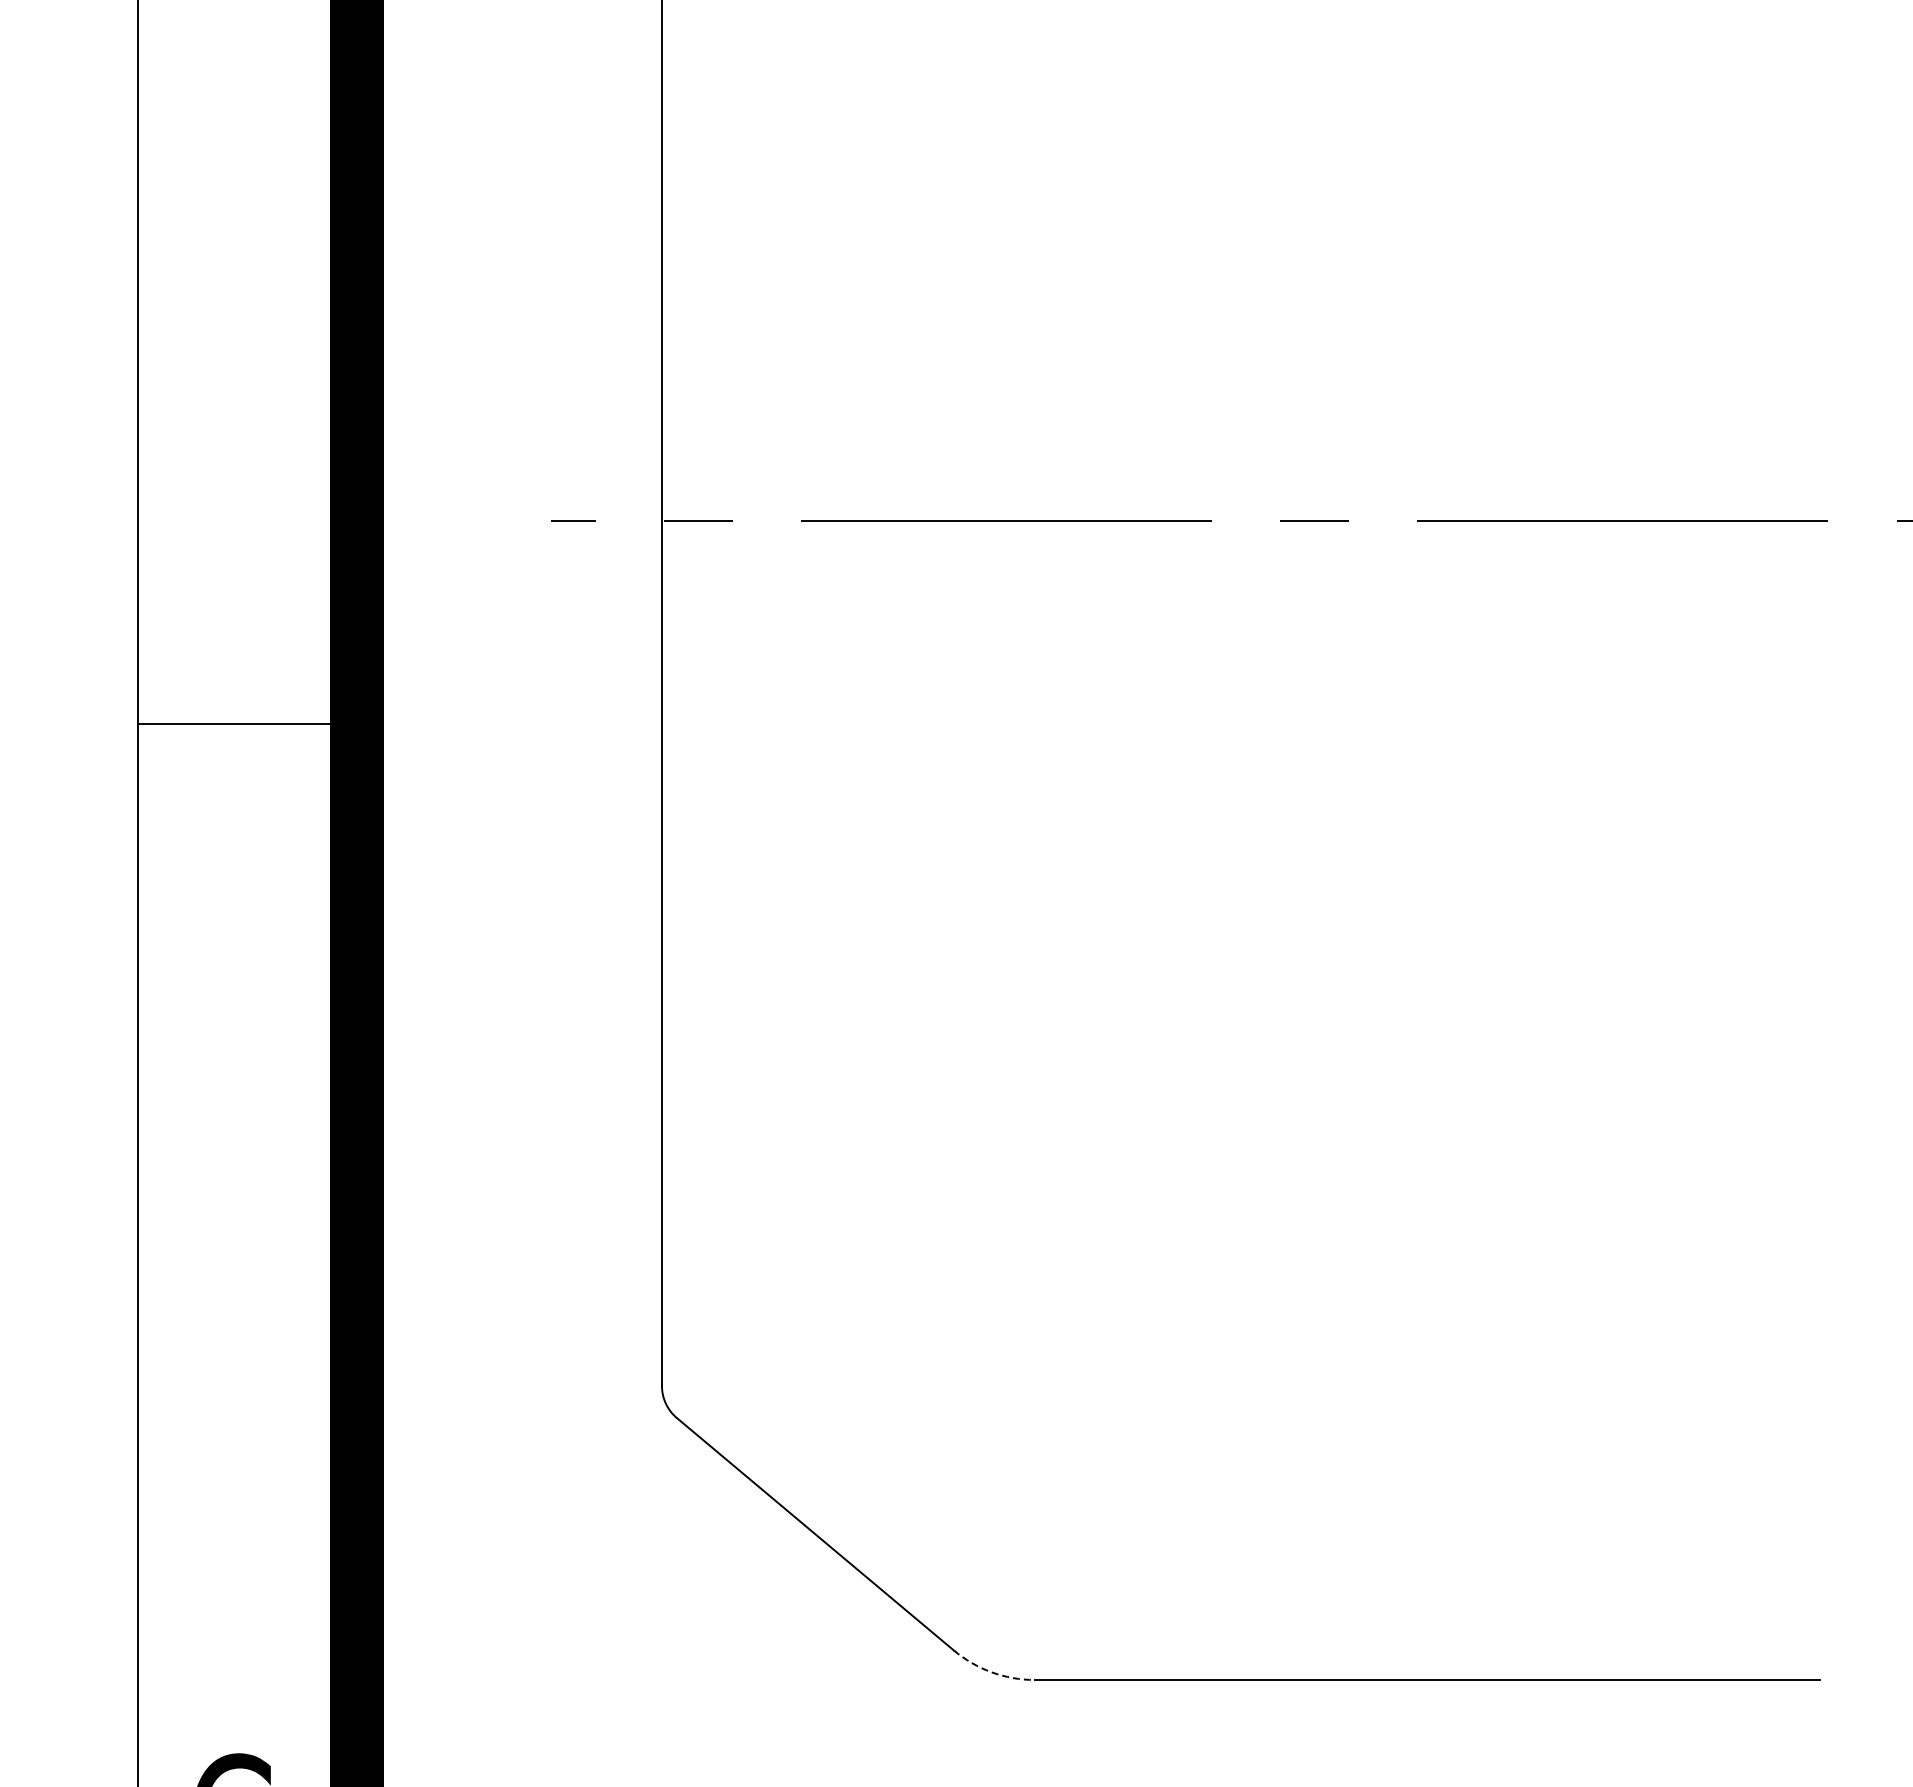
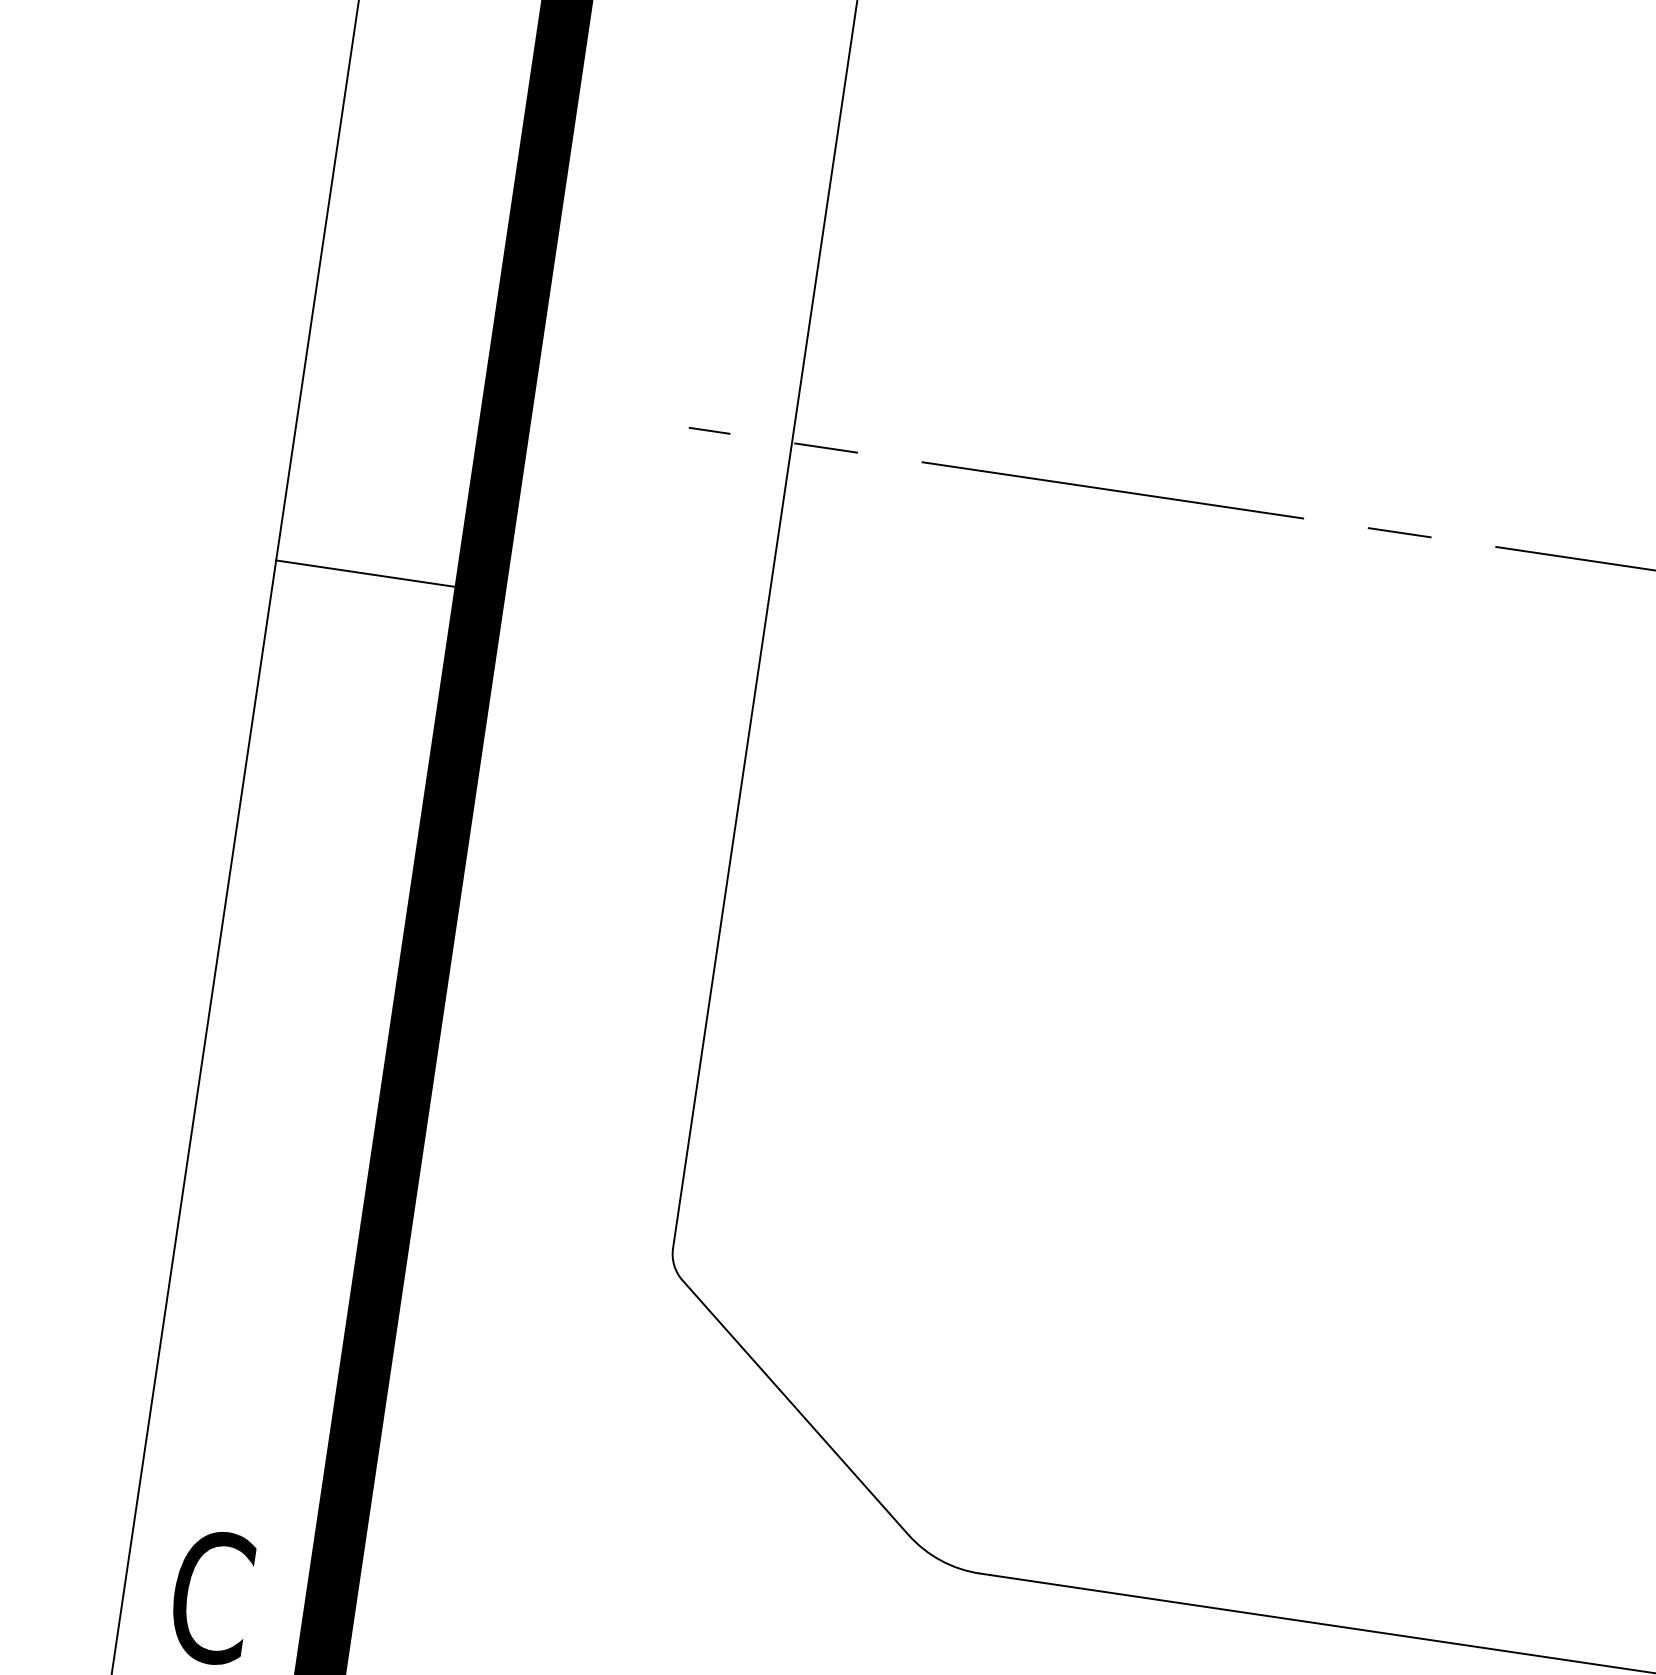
arc: (991, 1672) -> (940, 1560), dashed -> solid

